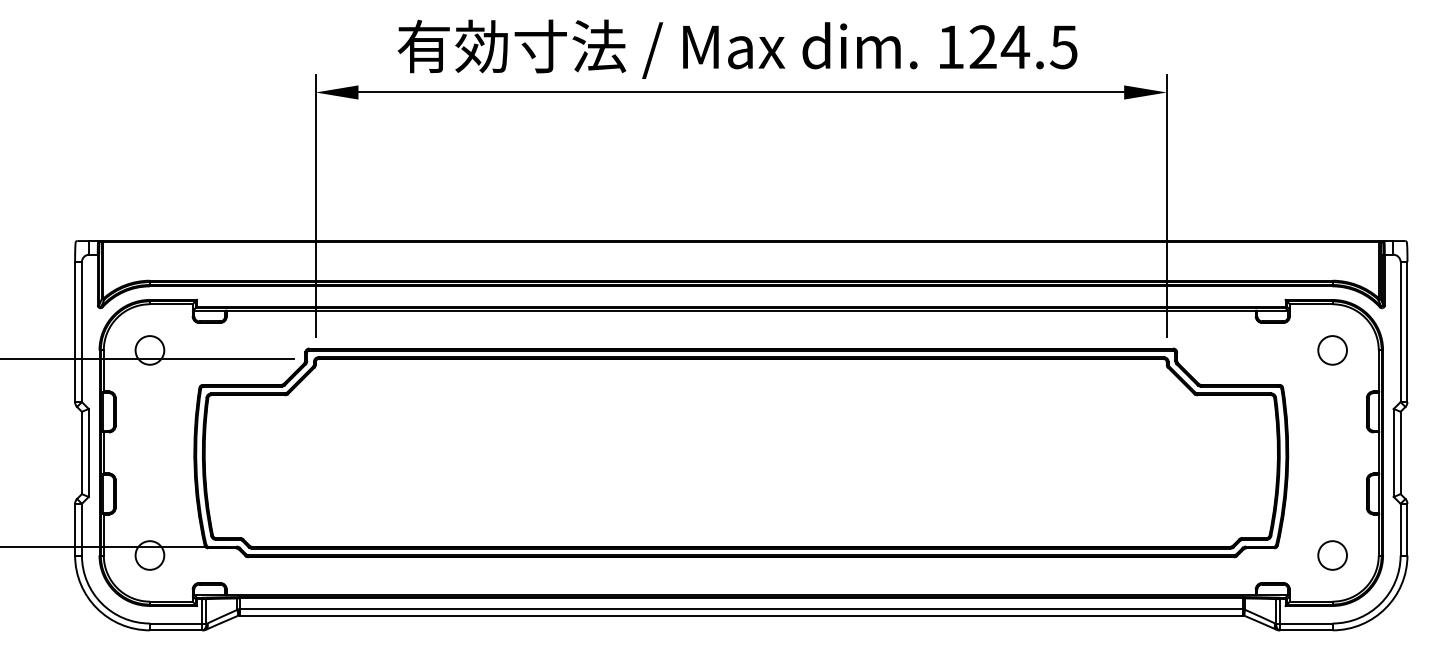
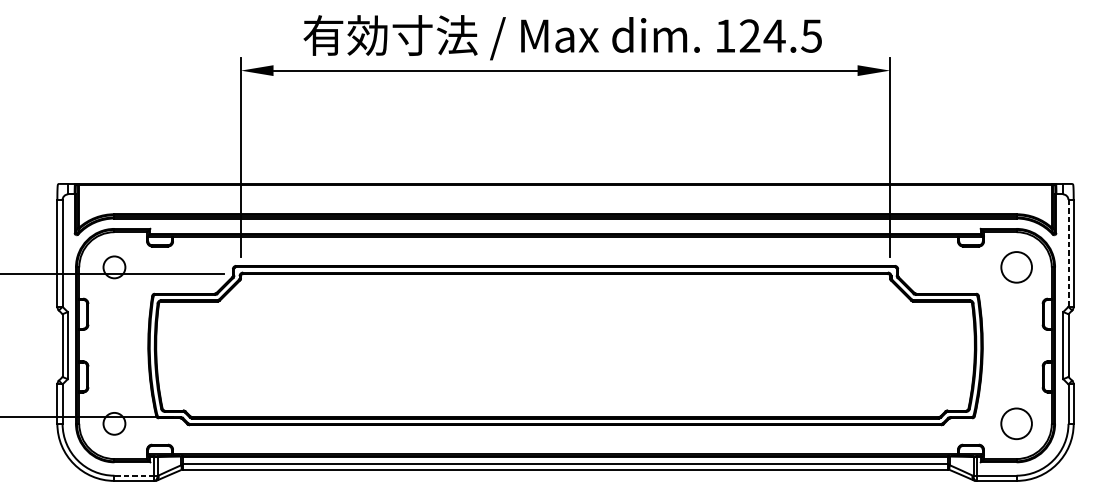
line: (1400, 332) -> (1068, 253), solid -> dashed
circle: (1332, 350) -> (1016, 267), size x1.4
circle: (1332, 555) -> (1016, 423), size x1.4
line: (175, 623) -> (133, 475), solid -> dashed

